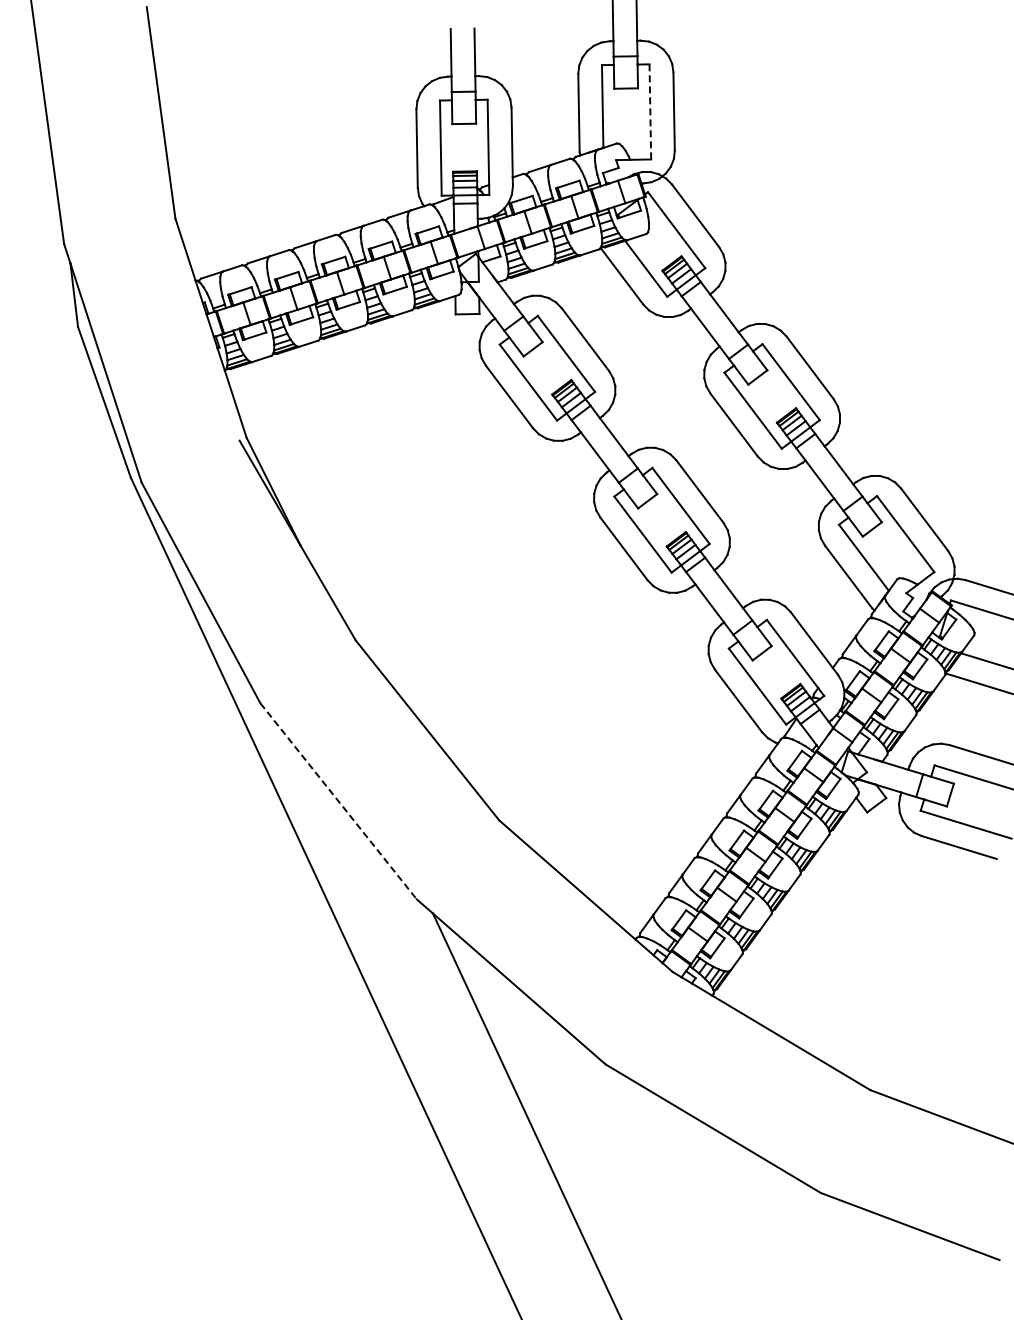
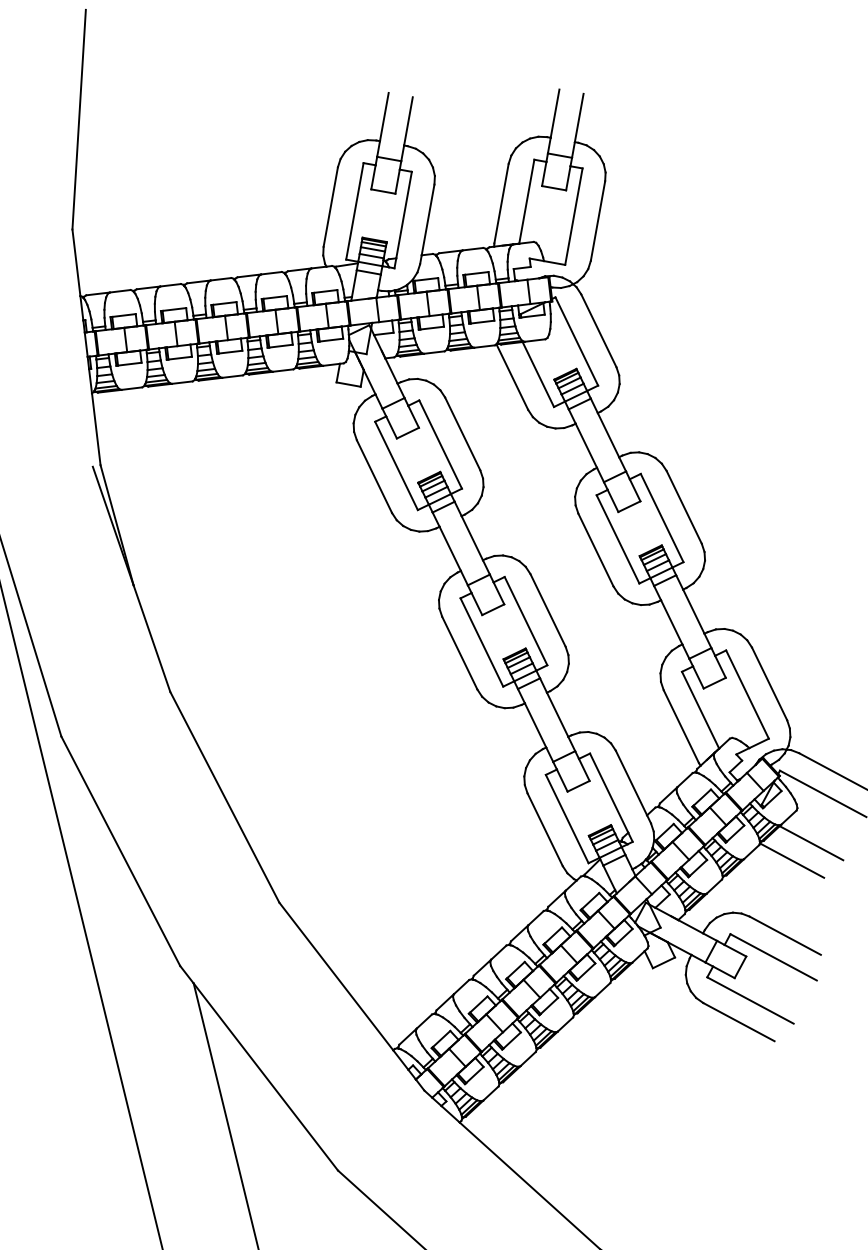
line: (650, 111) -> (574, 216), dashed -> solid
line: (338, 801) -> (120, 851), dashed -> solid

